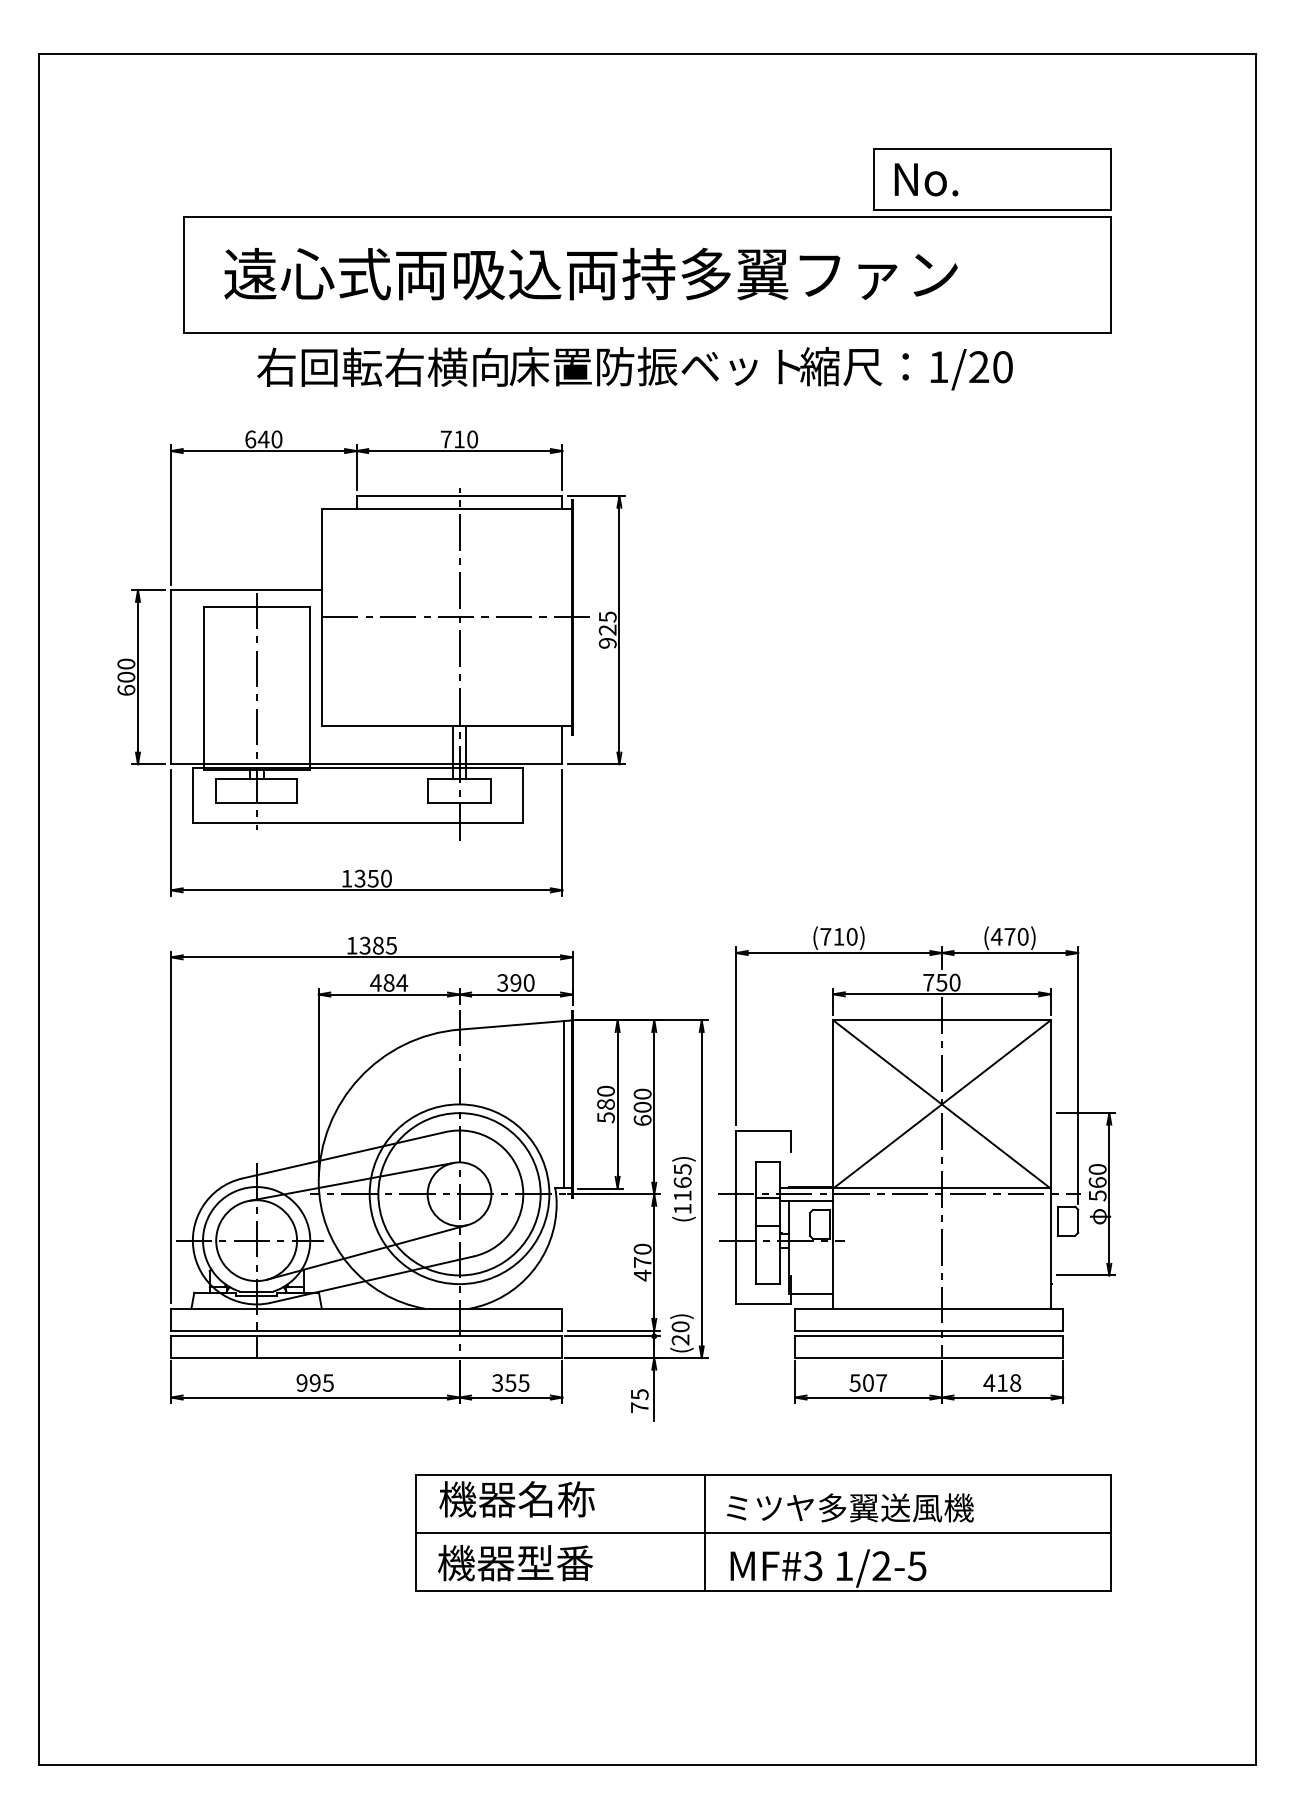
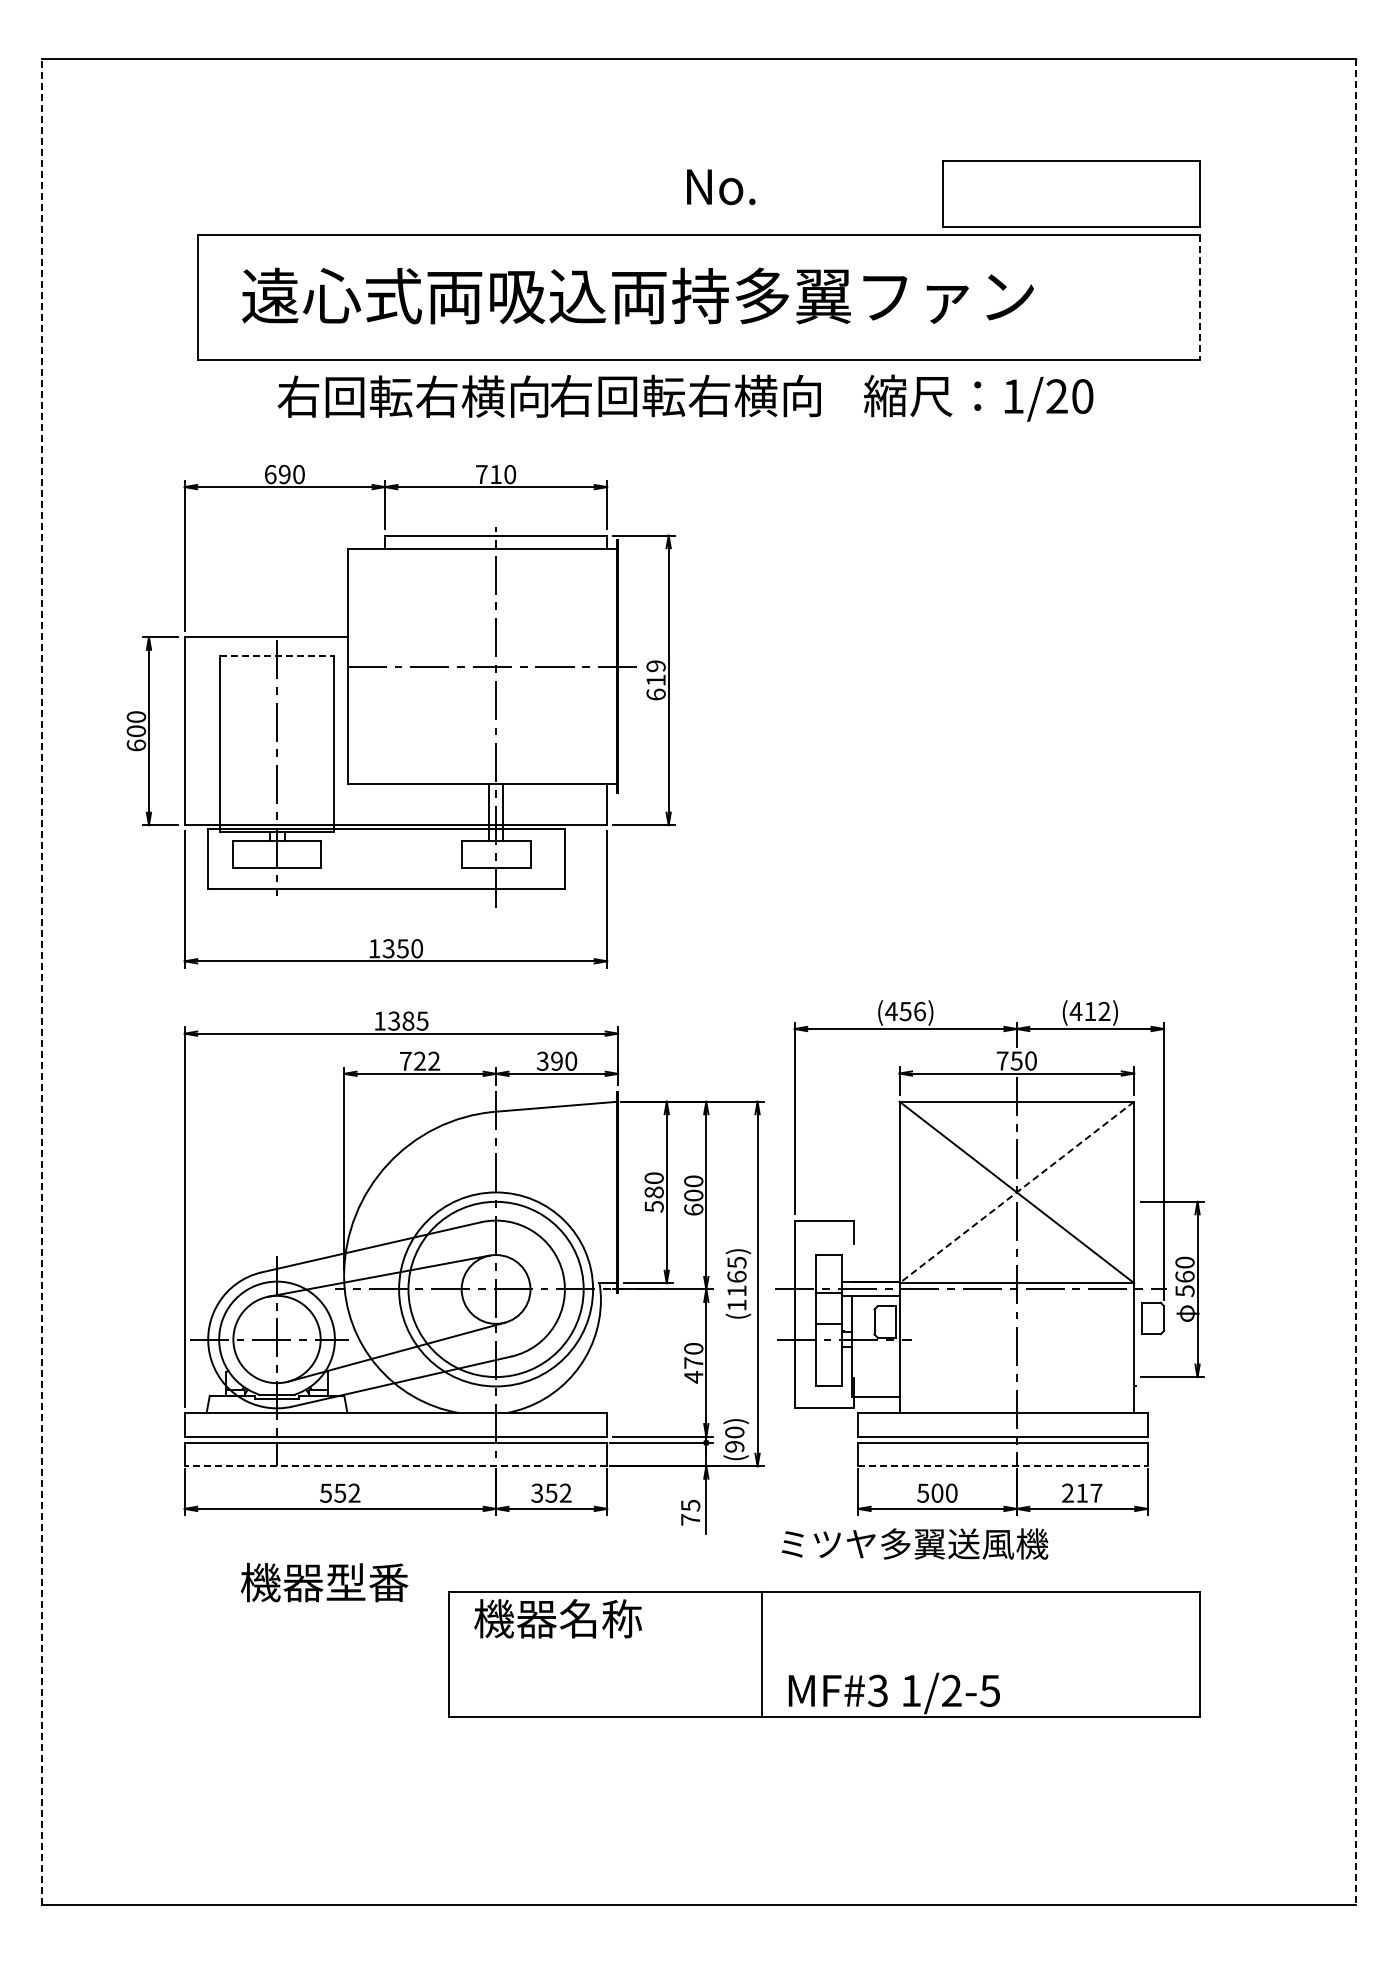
text: (926, 180) -> (721, 187), moved
line: (1111, 275) -> (1199, 297), solid -> dashed
text: (654, 366) -> (706, 395), 床置防振ベット -> 右回転右横向
text: (263, 439) -> (284, 474), 640 -> 690
line: (257, 607) -> (277, 655), solid -> dashed
text: (607, 630) -> (655, 680), 925 -> 619
line: (38, 909) -> (41, 981), solid -> dashed
line: (1256, 909) -> (1356, 982), solid -> dashed
text: (838, 936) -> (905, 1011), (710) -> (456)
text: (1016, 936) -> (1097, 1011), (470) -> (412)
text: (388, 982) -> (419, 1060), 484 -> 722
line: (563, 1104) -> (608, 1192), removed
line: (941, 1104) -> (1016, 1192), solid -> dashed
text: (680, 1339) -> (734, 1446), (20) -> (90)
line: (366, 1358) -> (395, 1466), solid -> dashed
line: (928, 1358) -> (1002, 1466), solid -> dashed
text: (315, 1382) -> (340, 1492), 995 -> 552
text: (523, 1382) -> (565, 1492), 355 -> 352
text: (881, 1382) -> (951, 1492), 507 -> 500
text: (1001, 1382) -> (1081, 1492), 418 -> 217
text: (849, 1507) -> (914, 1543), moved
line: (762, 1532) -> (823, 1654), removed
text: (515, 1563) -> (324, 1582), moved

